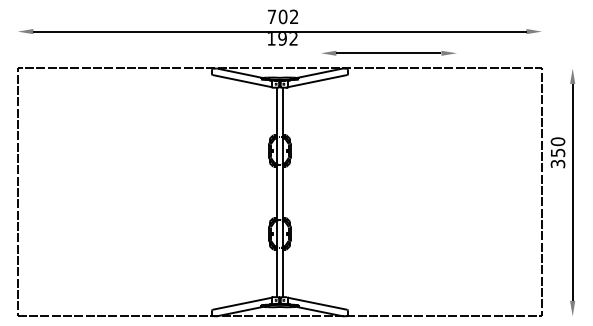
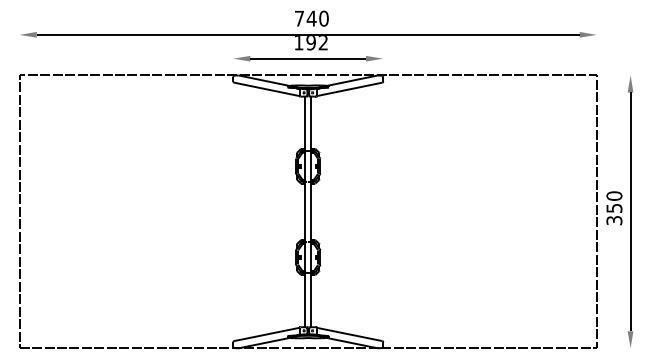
text: (288, 16) -> (317, 18), 702 -> 740
part: (389, 53) -> (308, 58), moved
text: (558, 153) -> (614, 208), moved

